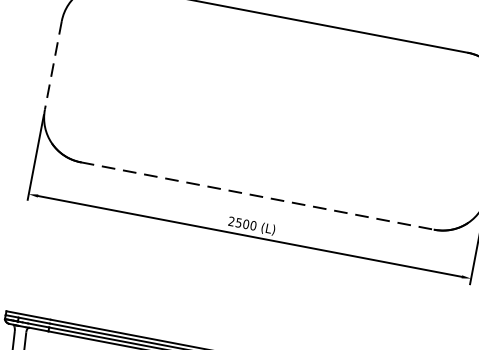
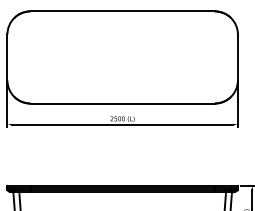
line: (53, 65) -> (7, 57), dashed -> solid
line: (259, 196) -> (123, 103), dashed -> solid

